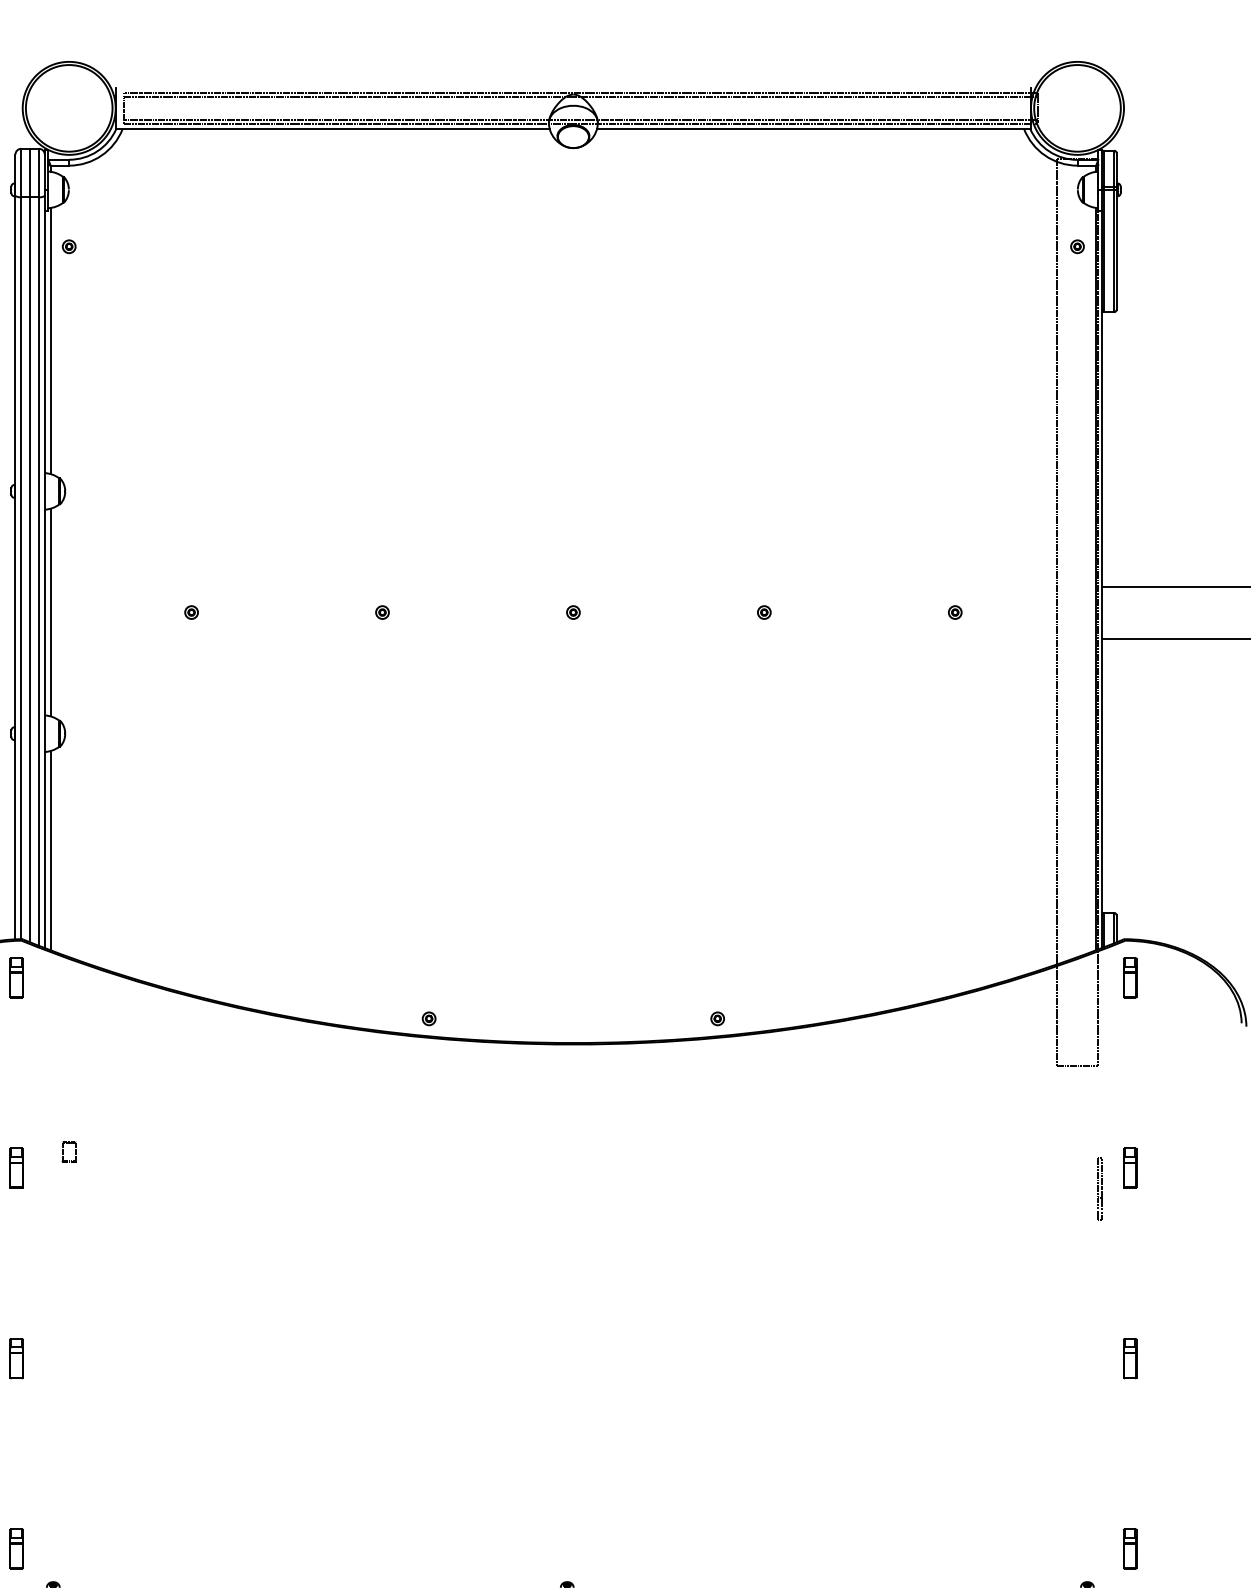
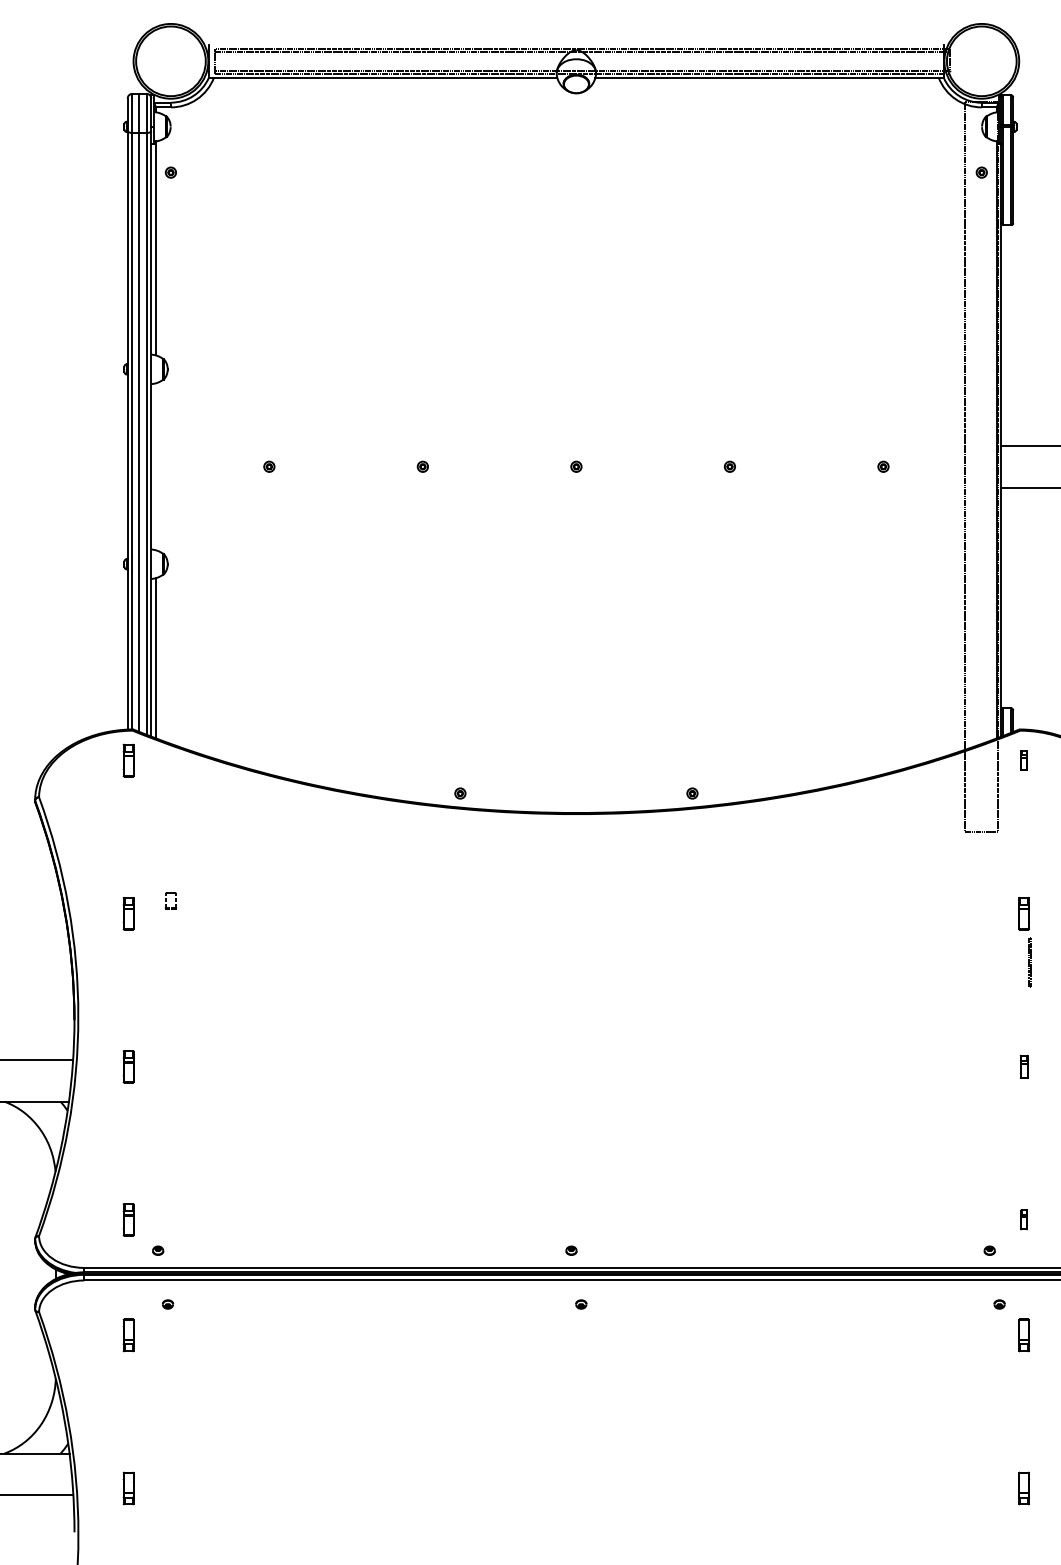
line: (51, 612) -> (156, 466), removed
part: (1129, 977) -> (1023, 760), size x0.6
line: (1099, 1189) -> (1029, 962), moved
part: (1129, 1358) -> (1023, 1066), size x0.7
part: (1129, 1548) -> (1023, 1219), size x0.6

